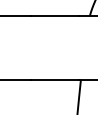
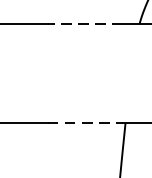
line: (54, 15) -> (84, 23), solid -> dashed
line: (55, 79) -> (86, 123), solid -> dashed

